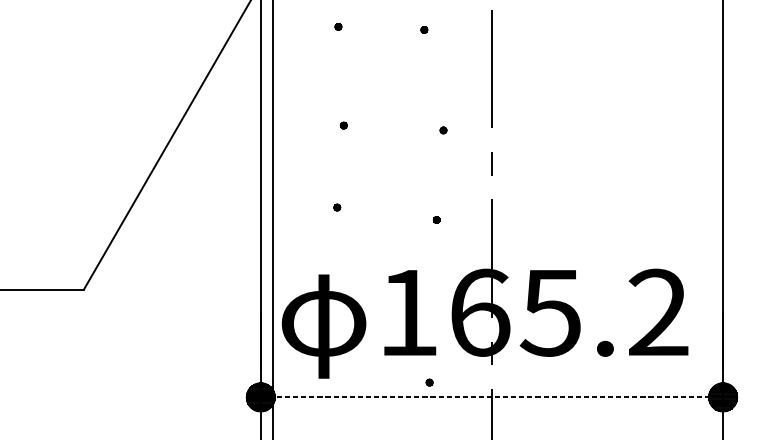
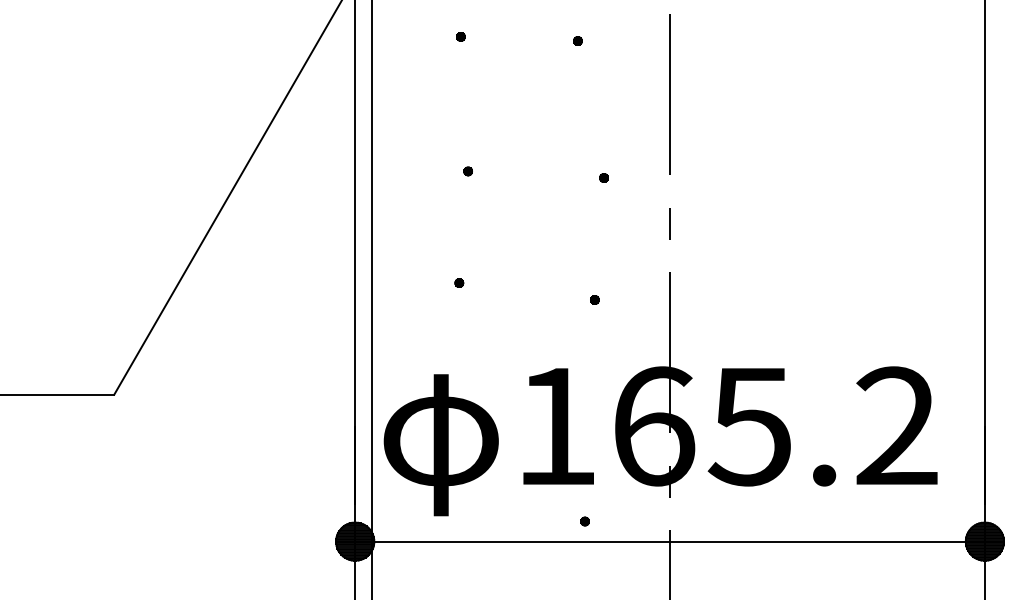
line: (492, 397) -> (670, 541), dashed -> solid

